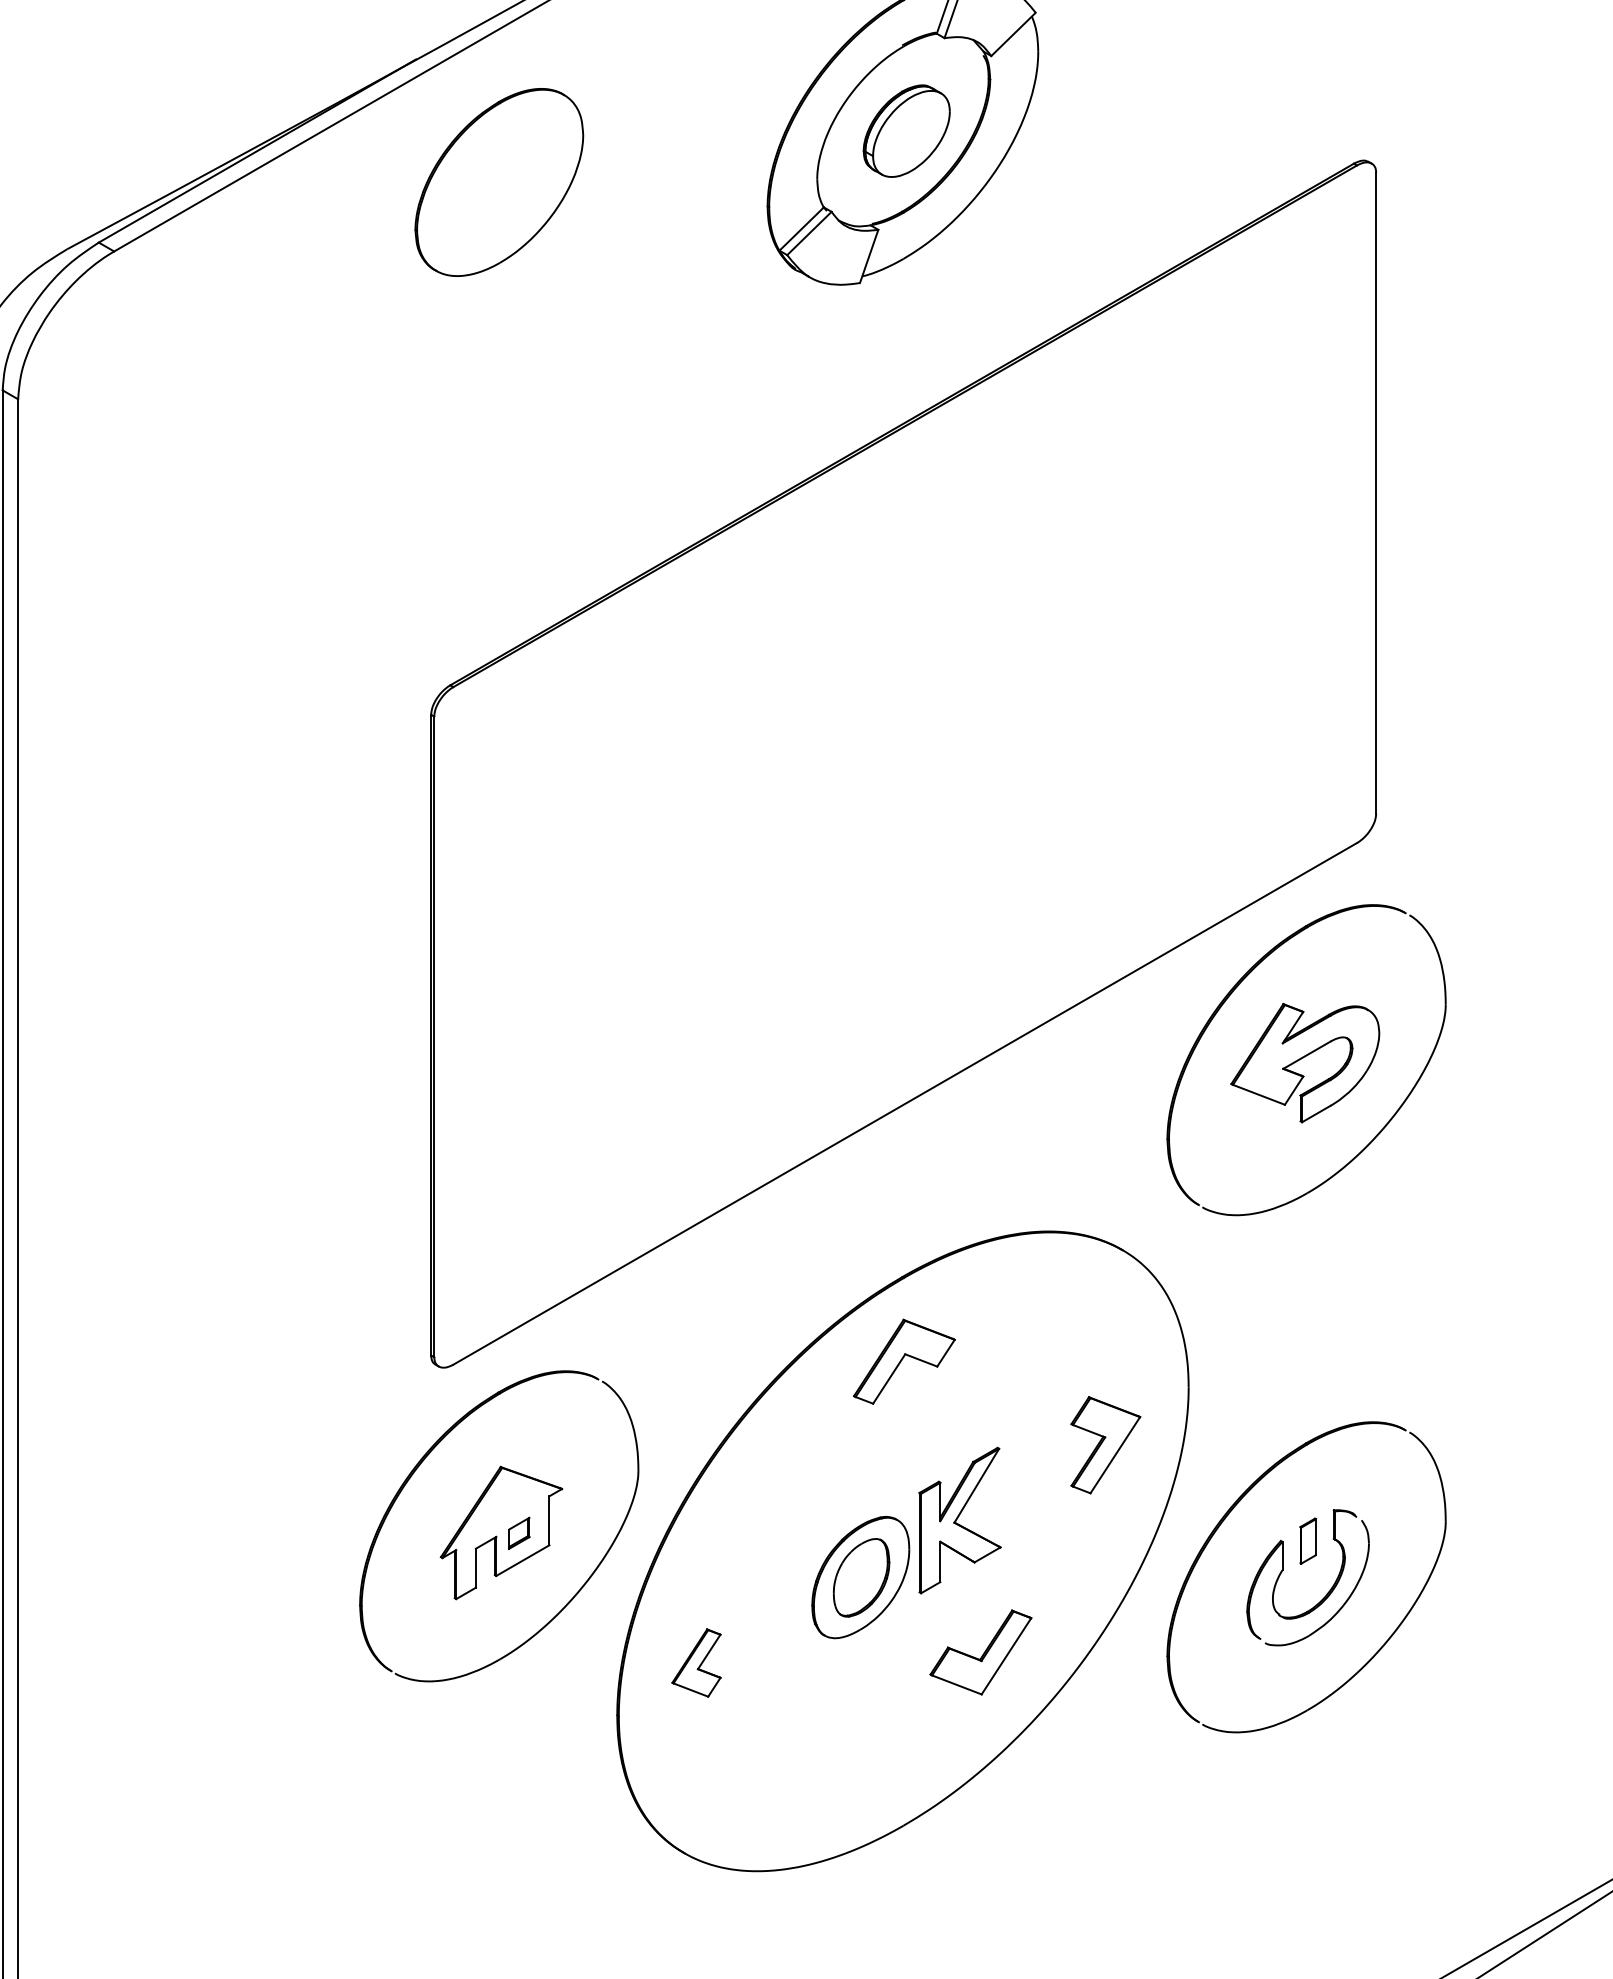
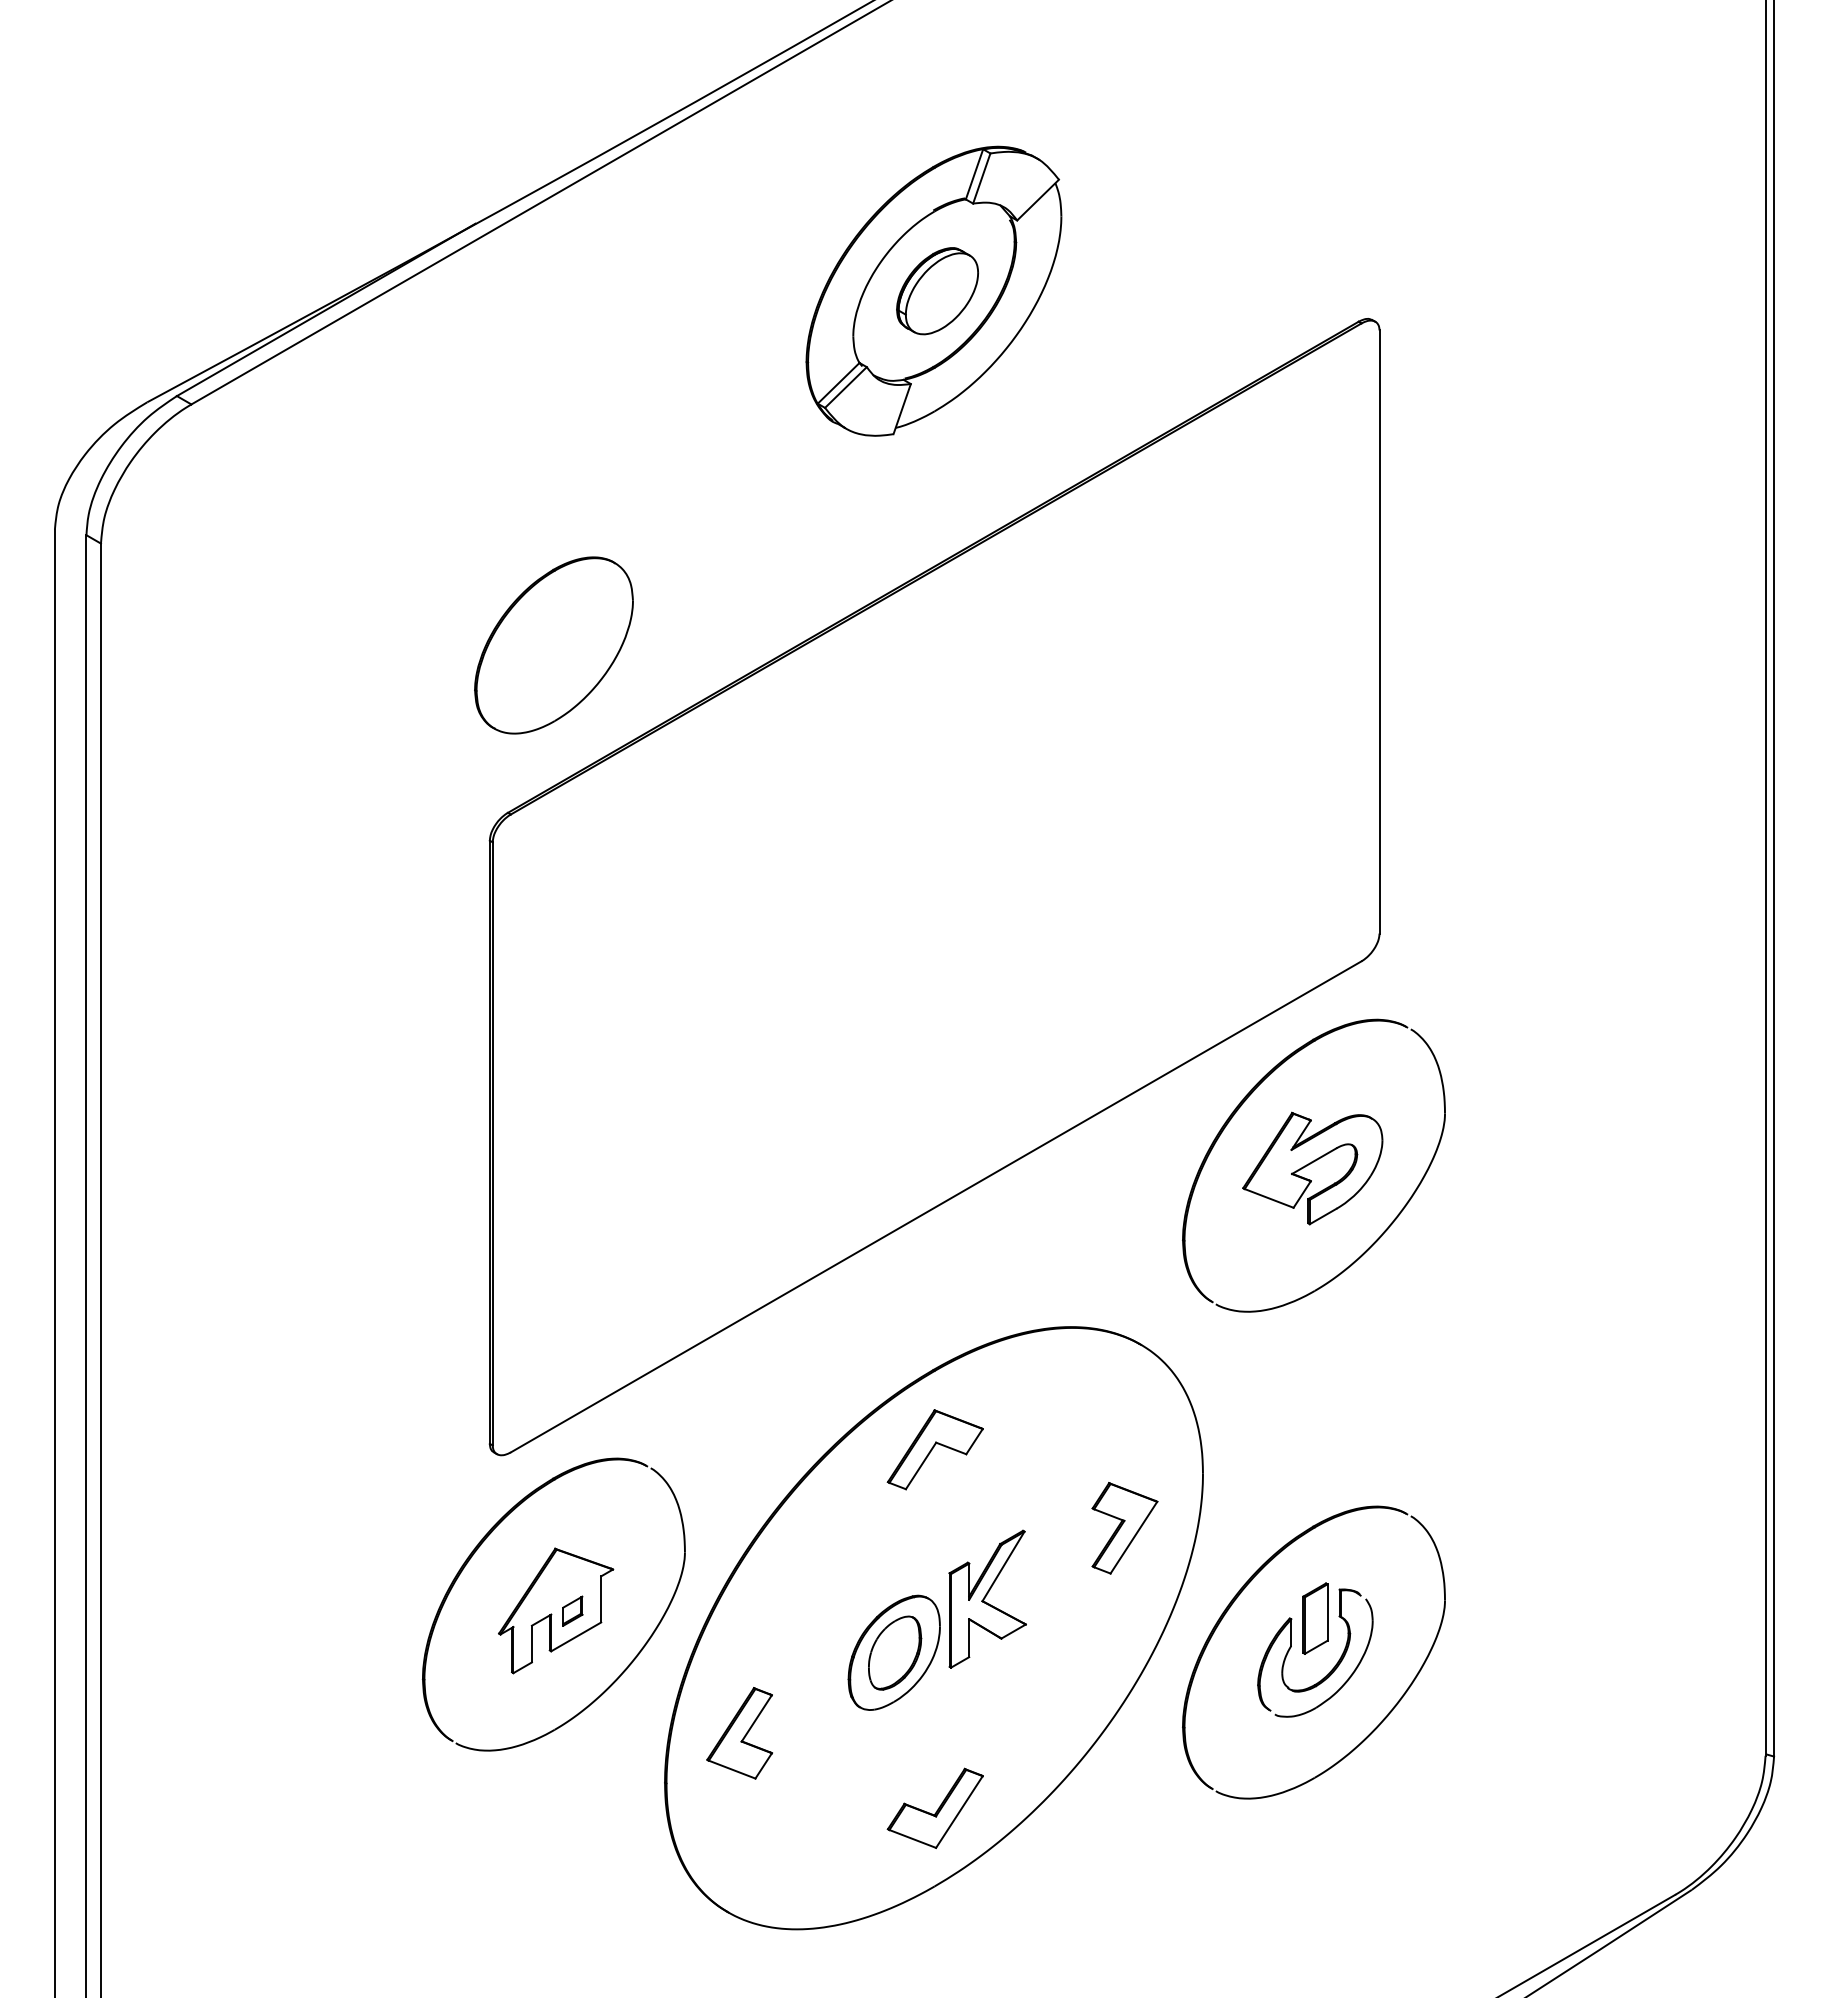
part: (498, 182) -> (553, 645), moved
part: (1308, 1541) -> (1315, 1618), size x1.67
part: (979, 1651) -> (934, 1807), moved
part: (696, 1663) -> (739, 1733), size x1.43

